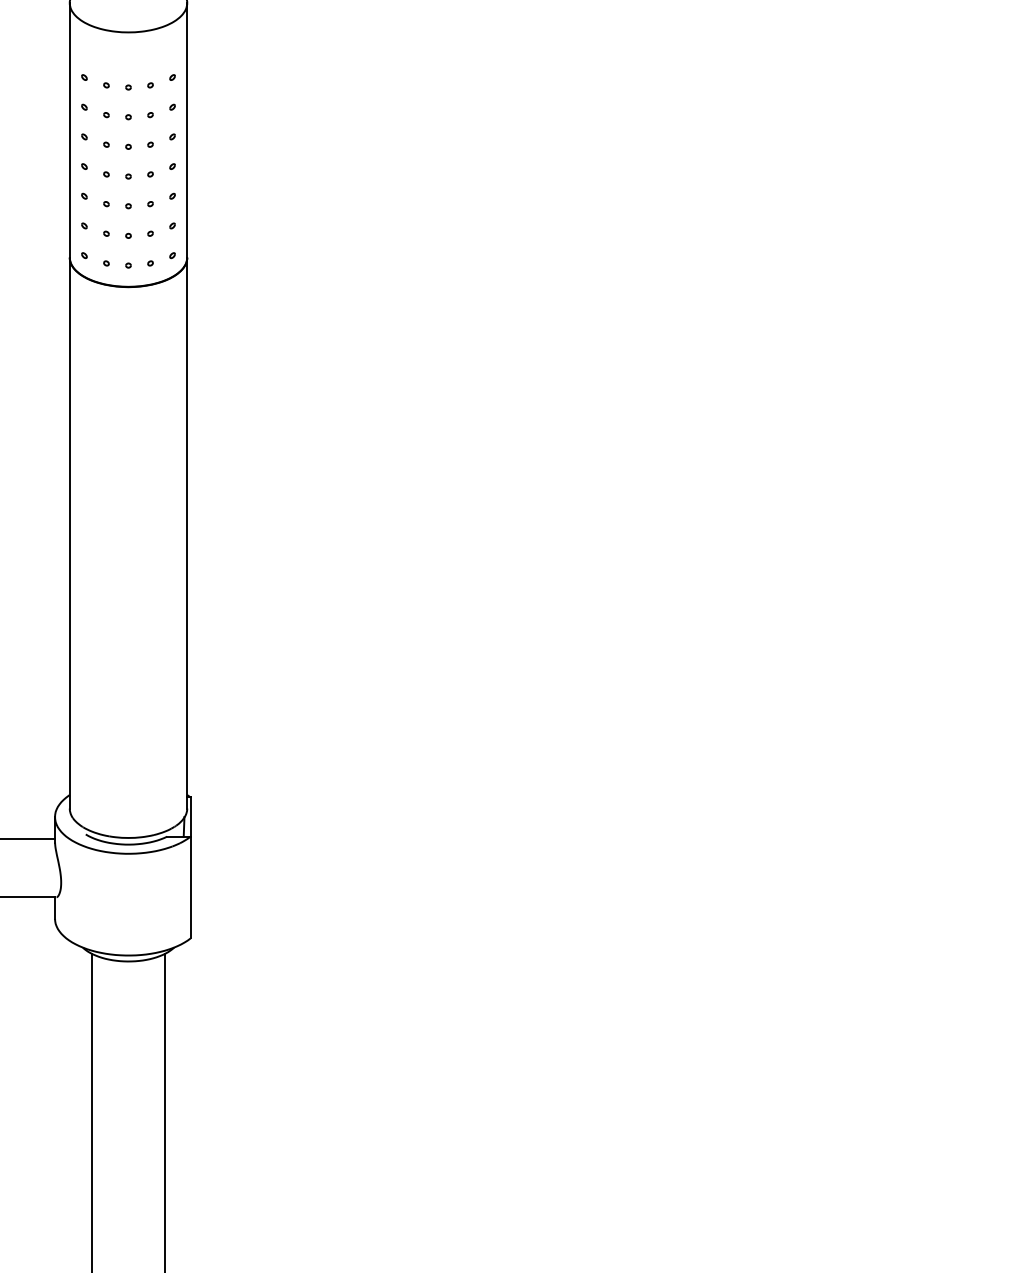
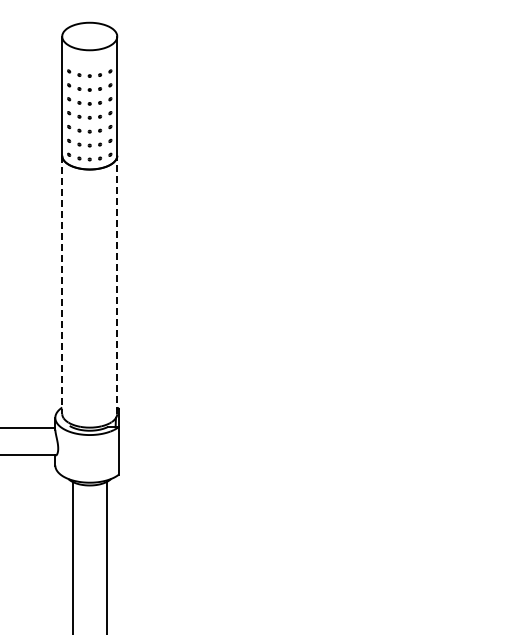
line: (187, 532) -> (117, 284), solid -> dashed
line: (70, 534) -> (62, 285), solid -> dashed

